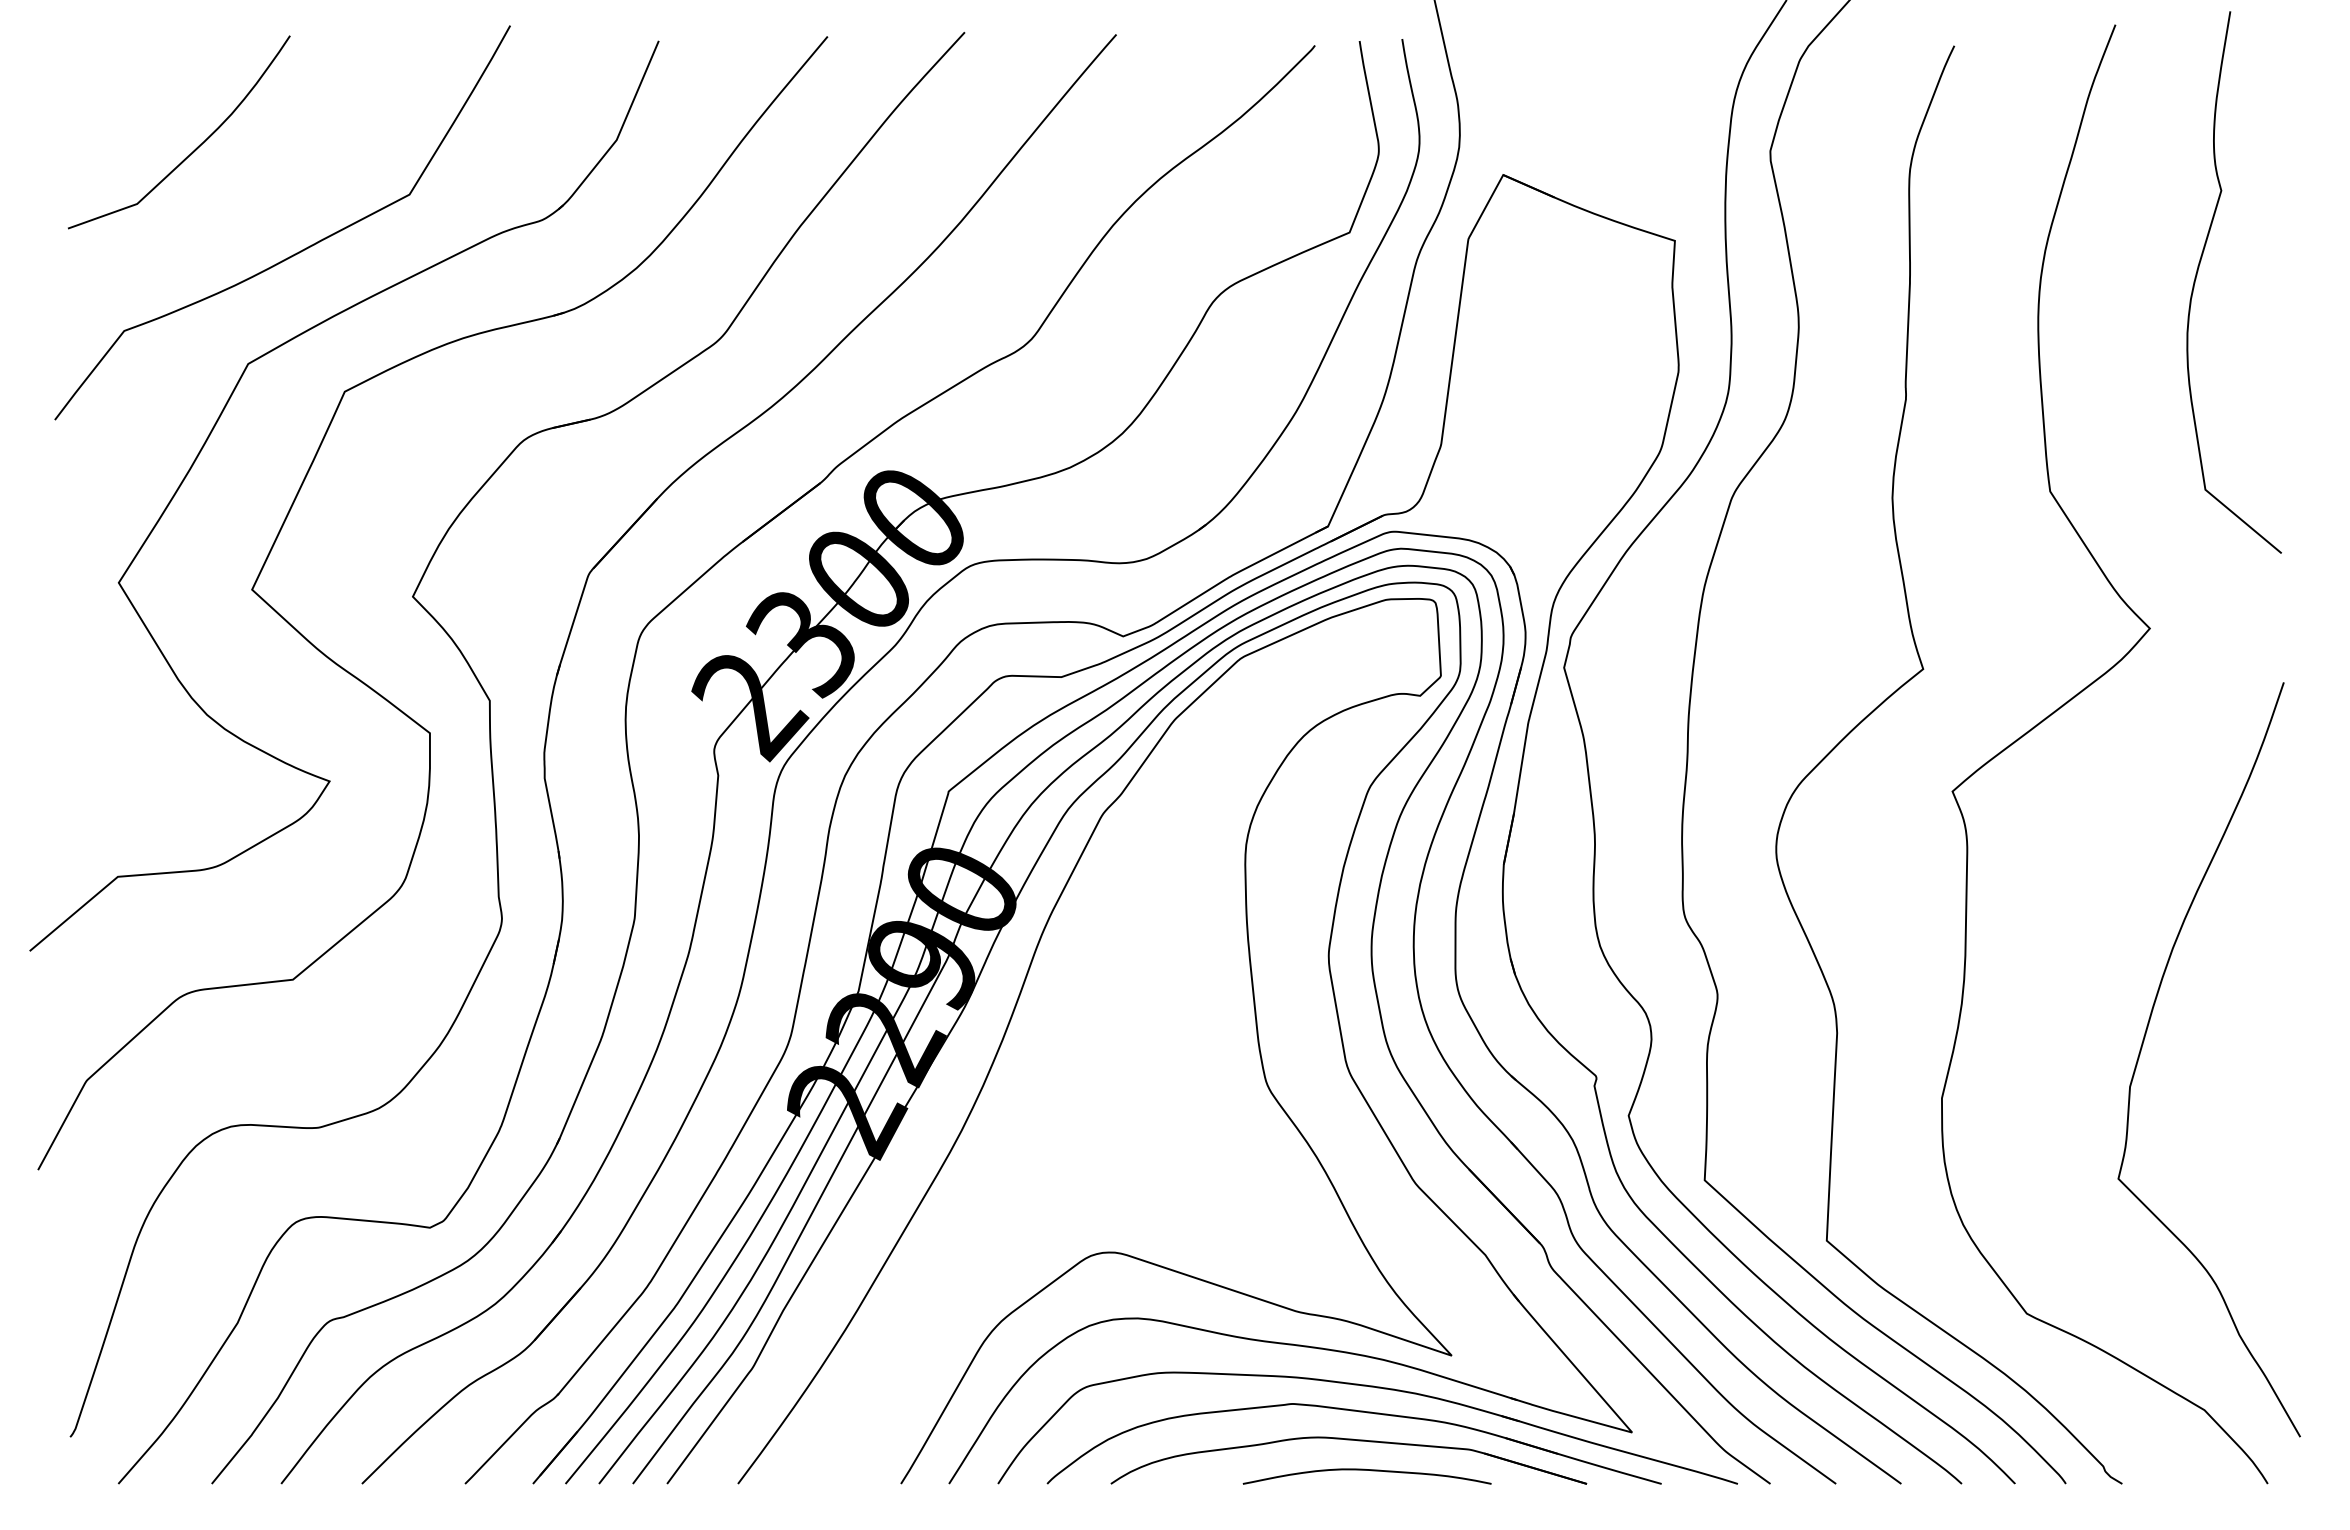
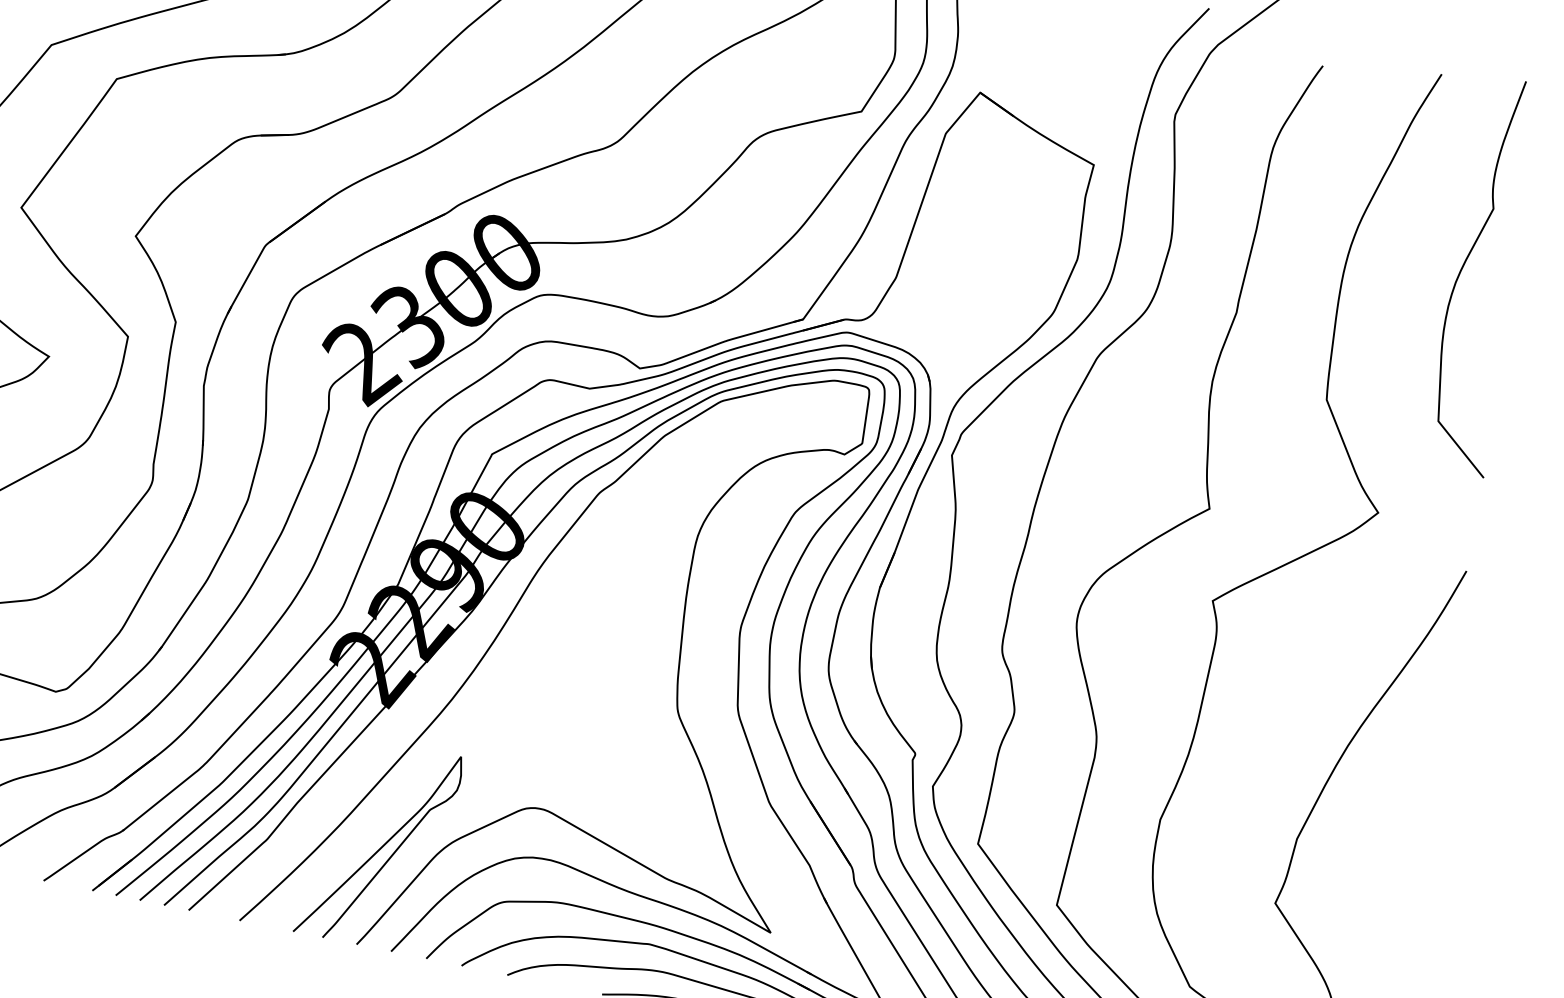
curve: (906, 1347) -> (380, 847), added

